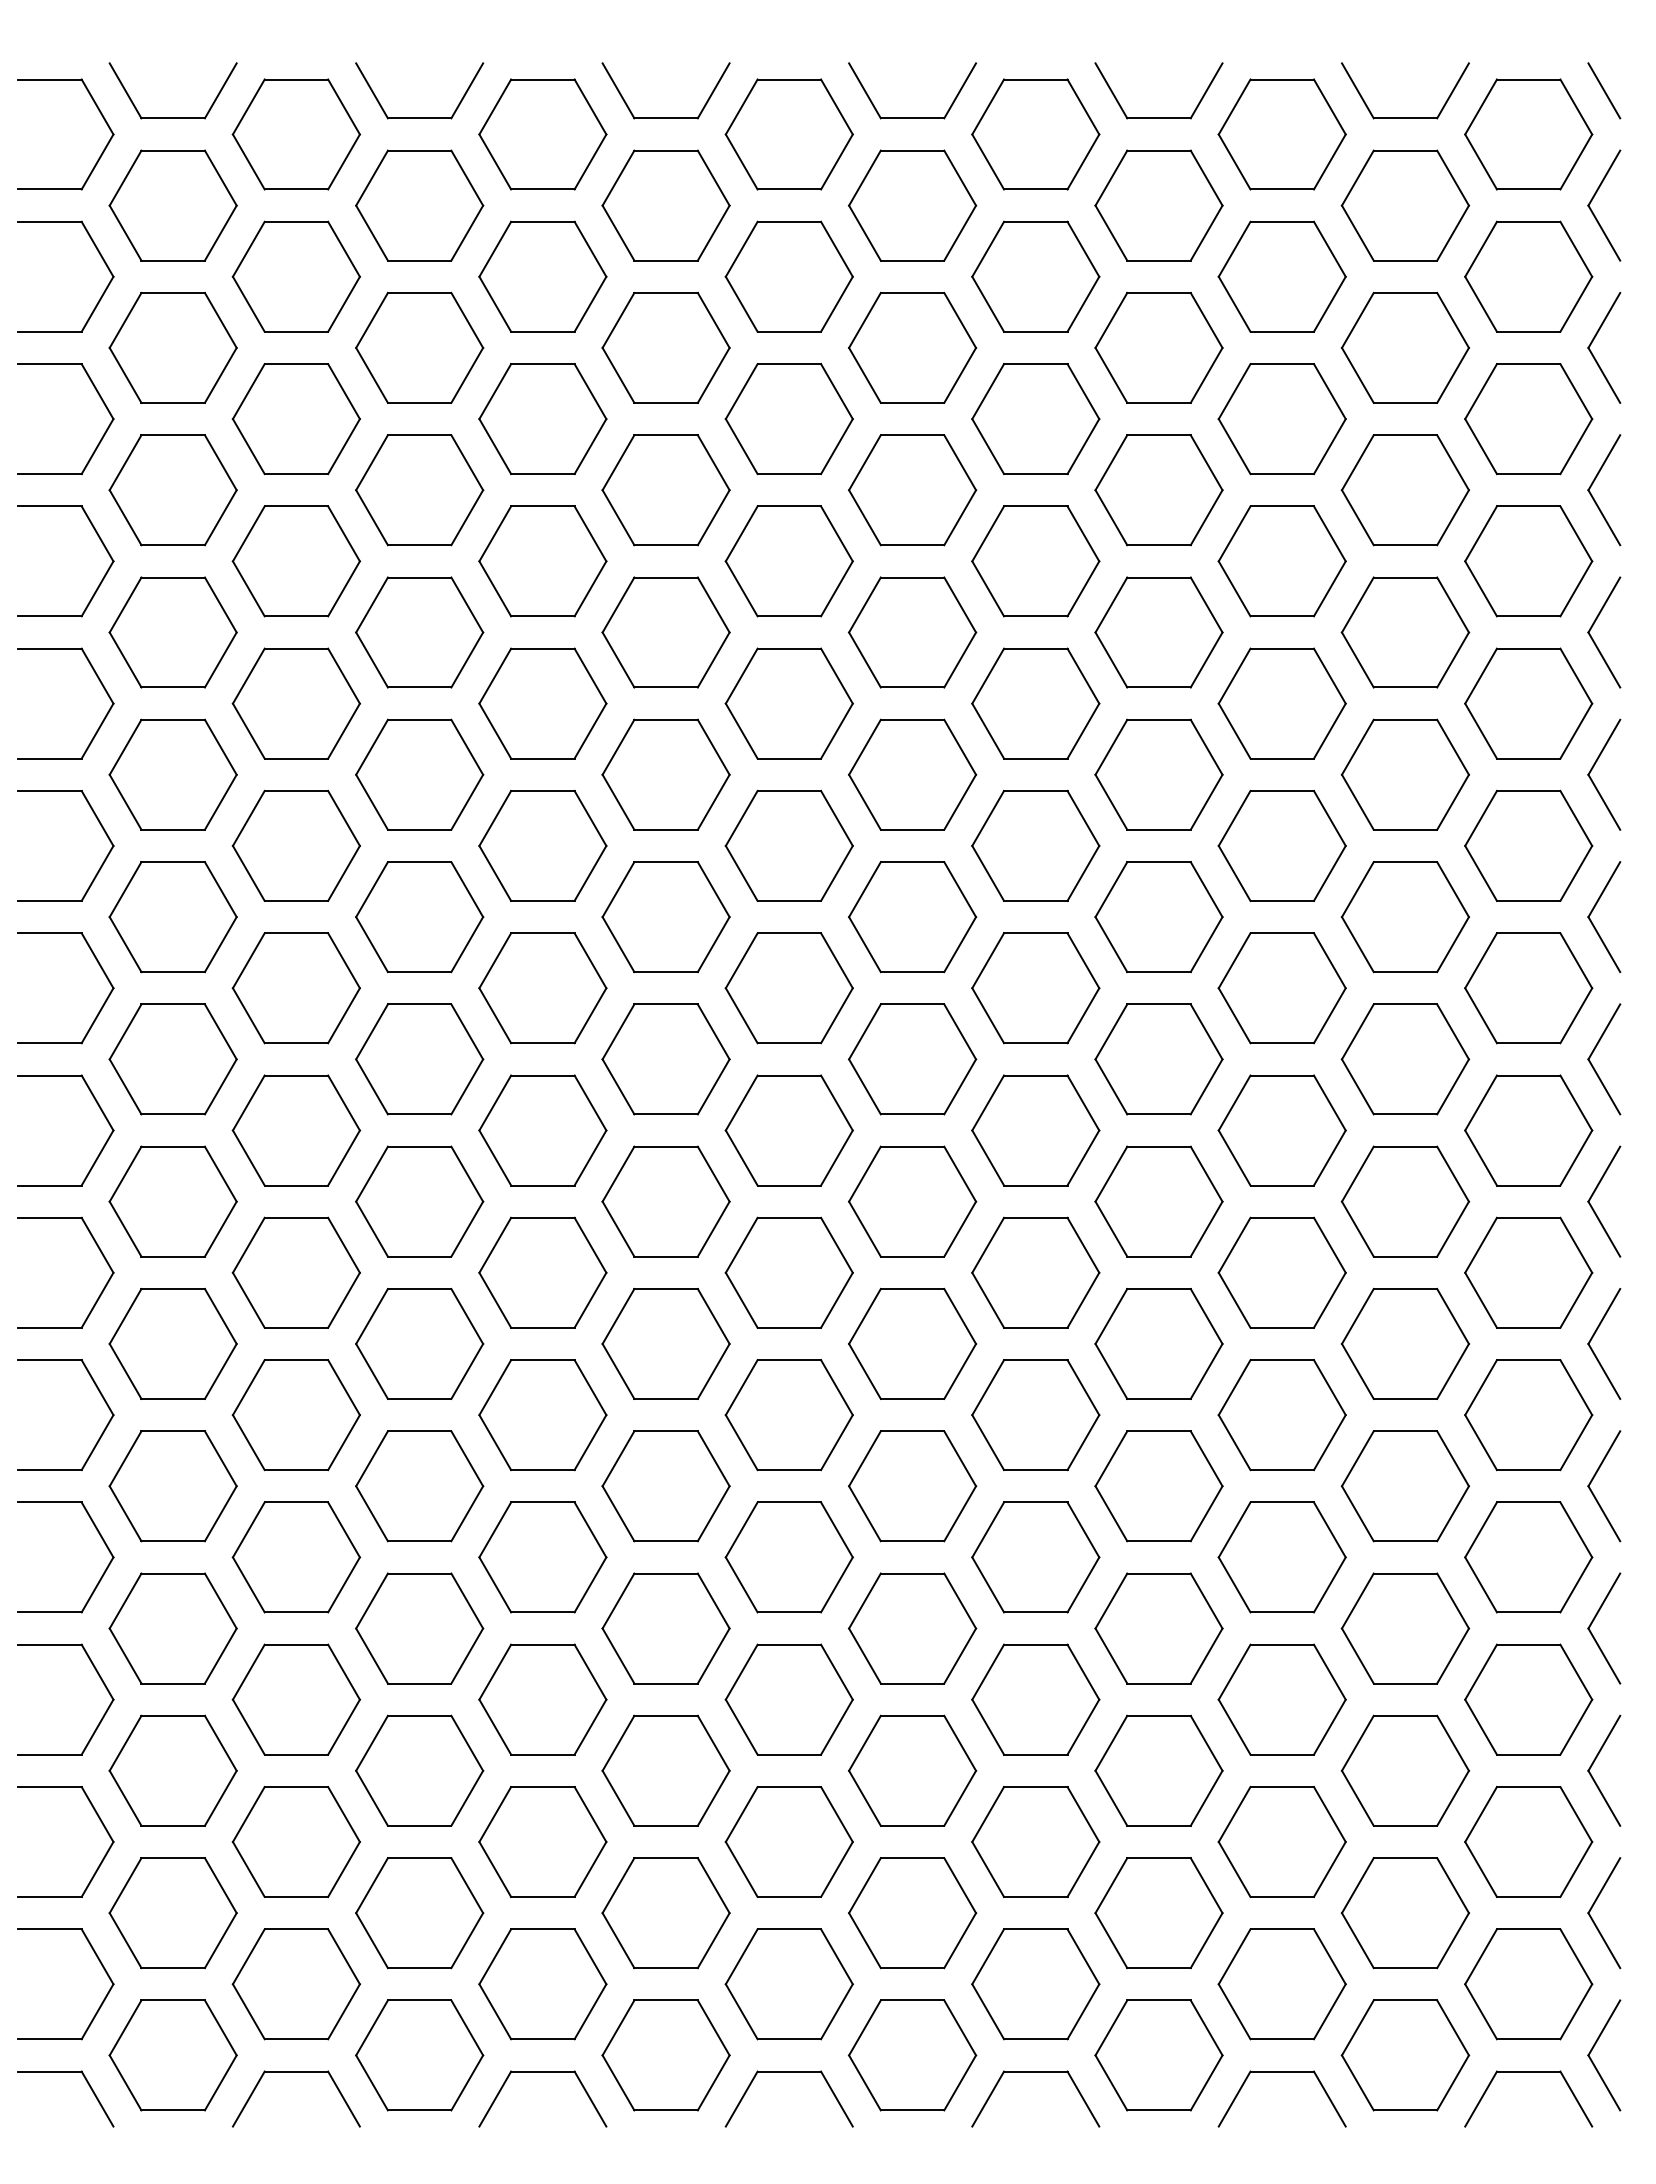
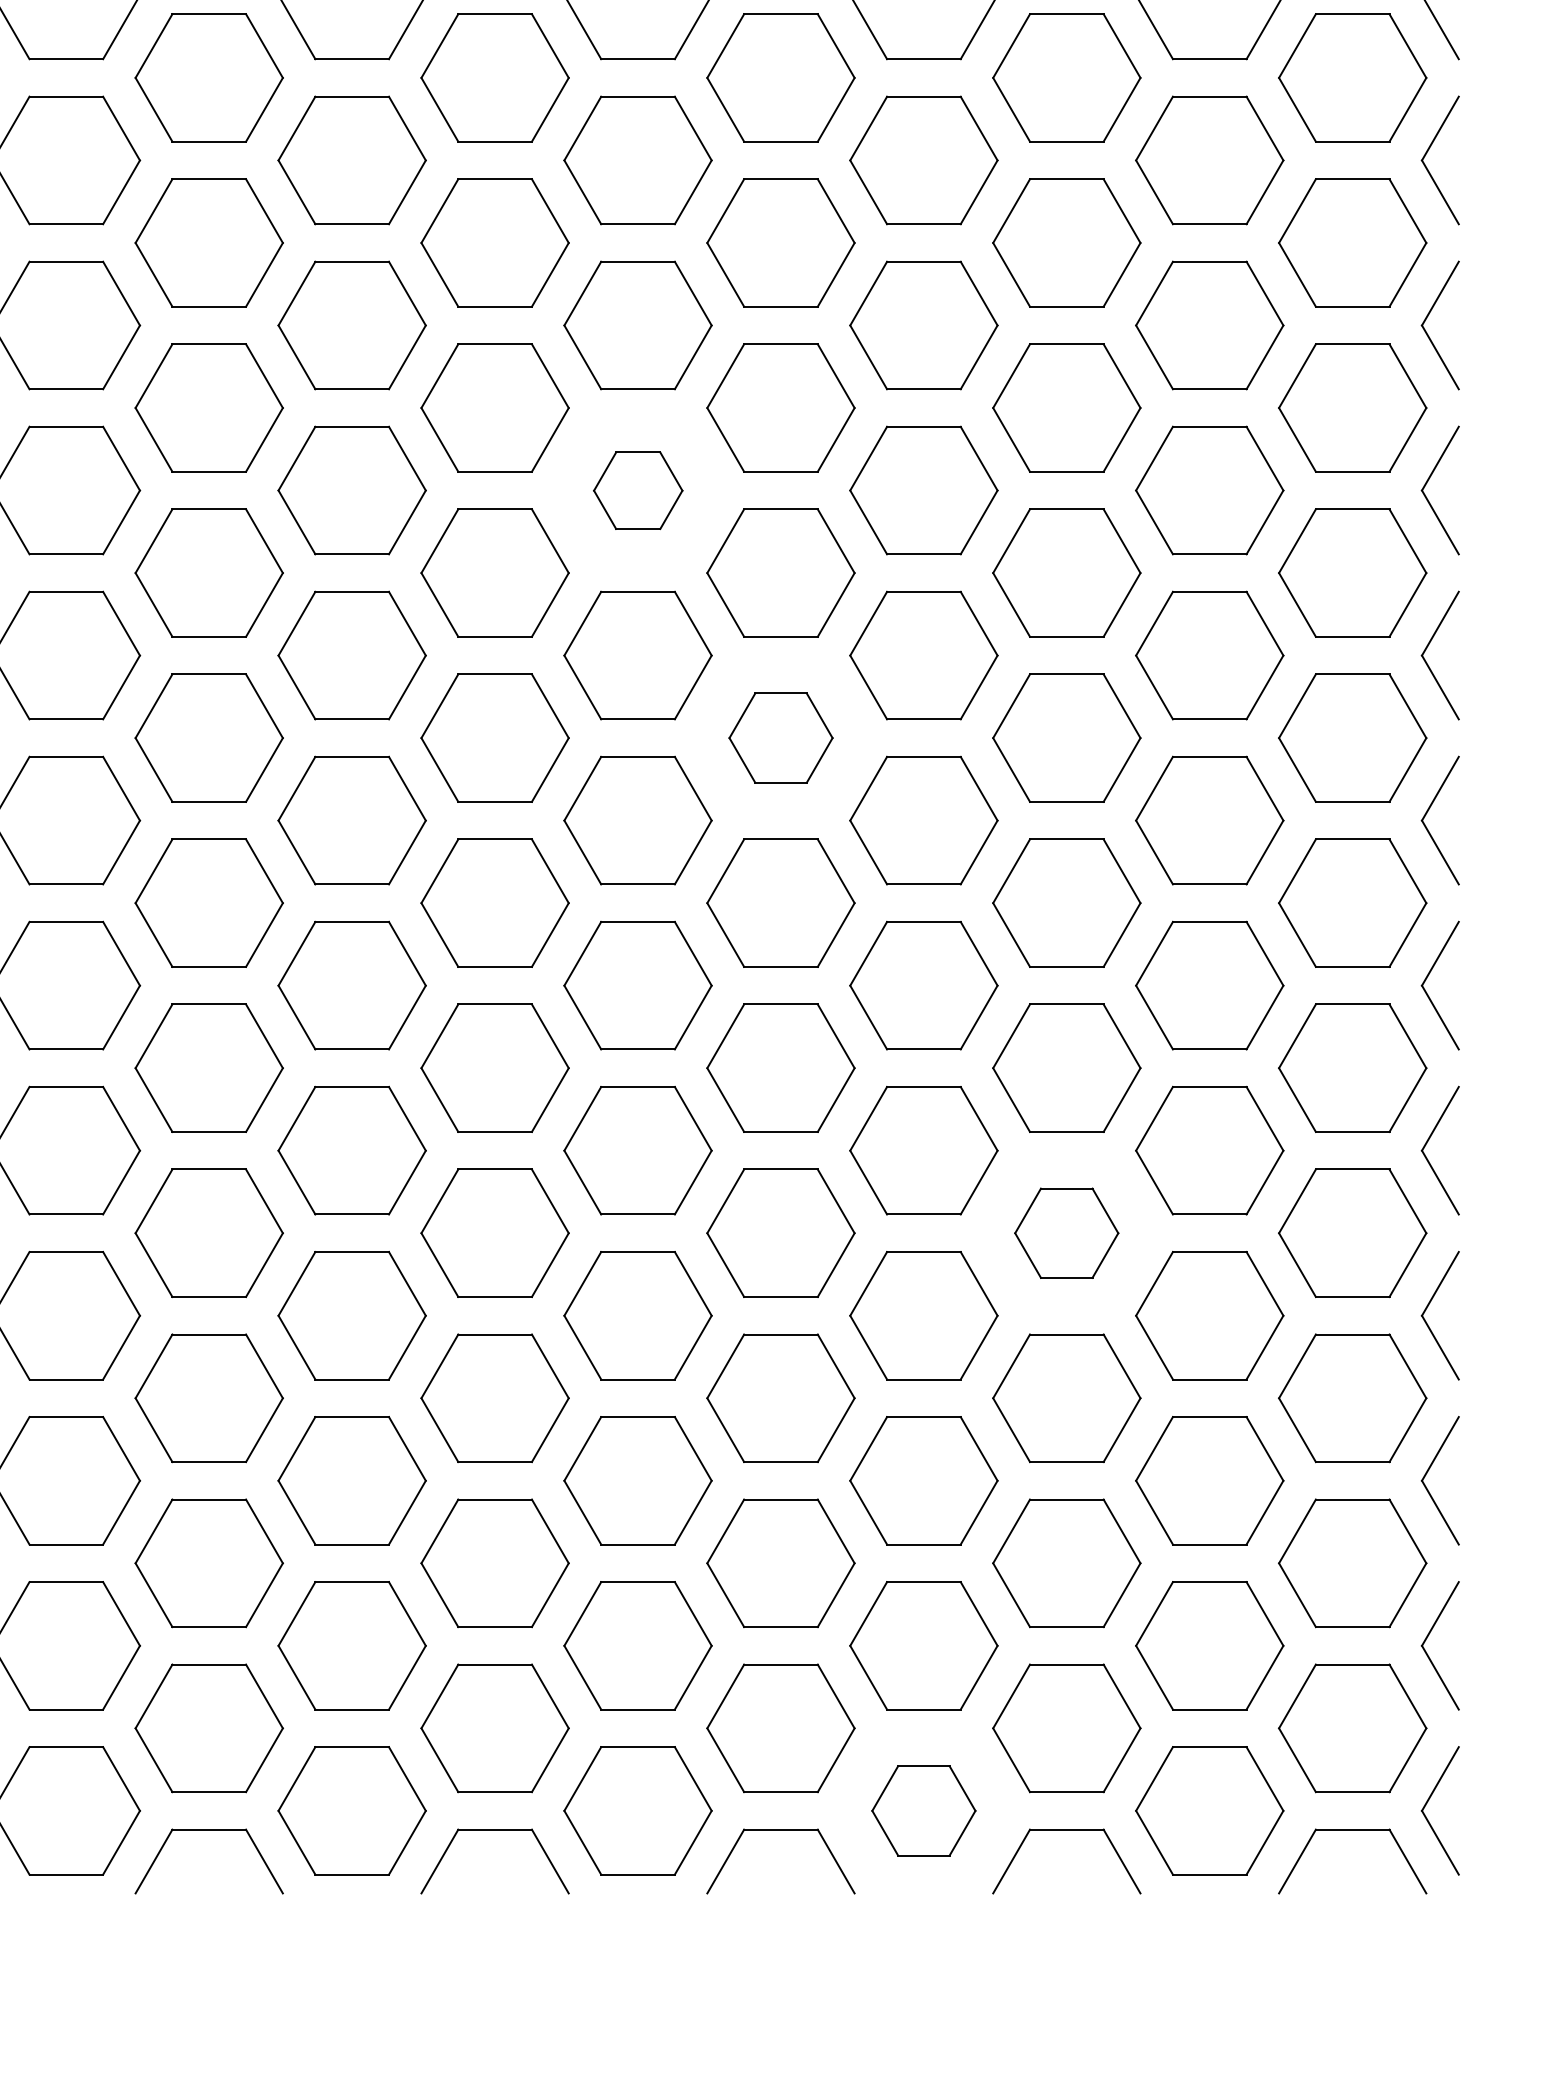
part: (912, 917) -> (637, 491), size x0.6
part: (1035, 1130) -> (780, 738), size x0.7
part: (1281, 1557) -> (1065, 1233), size x0.7
part: (1158, 2055) -> (923, 1810), size x0.7

